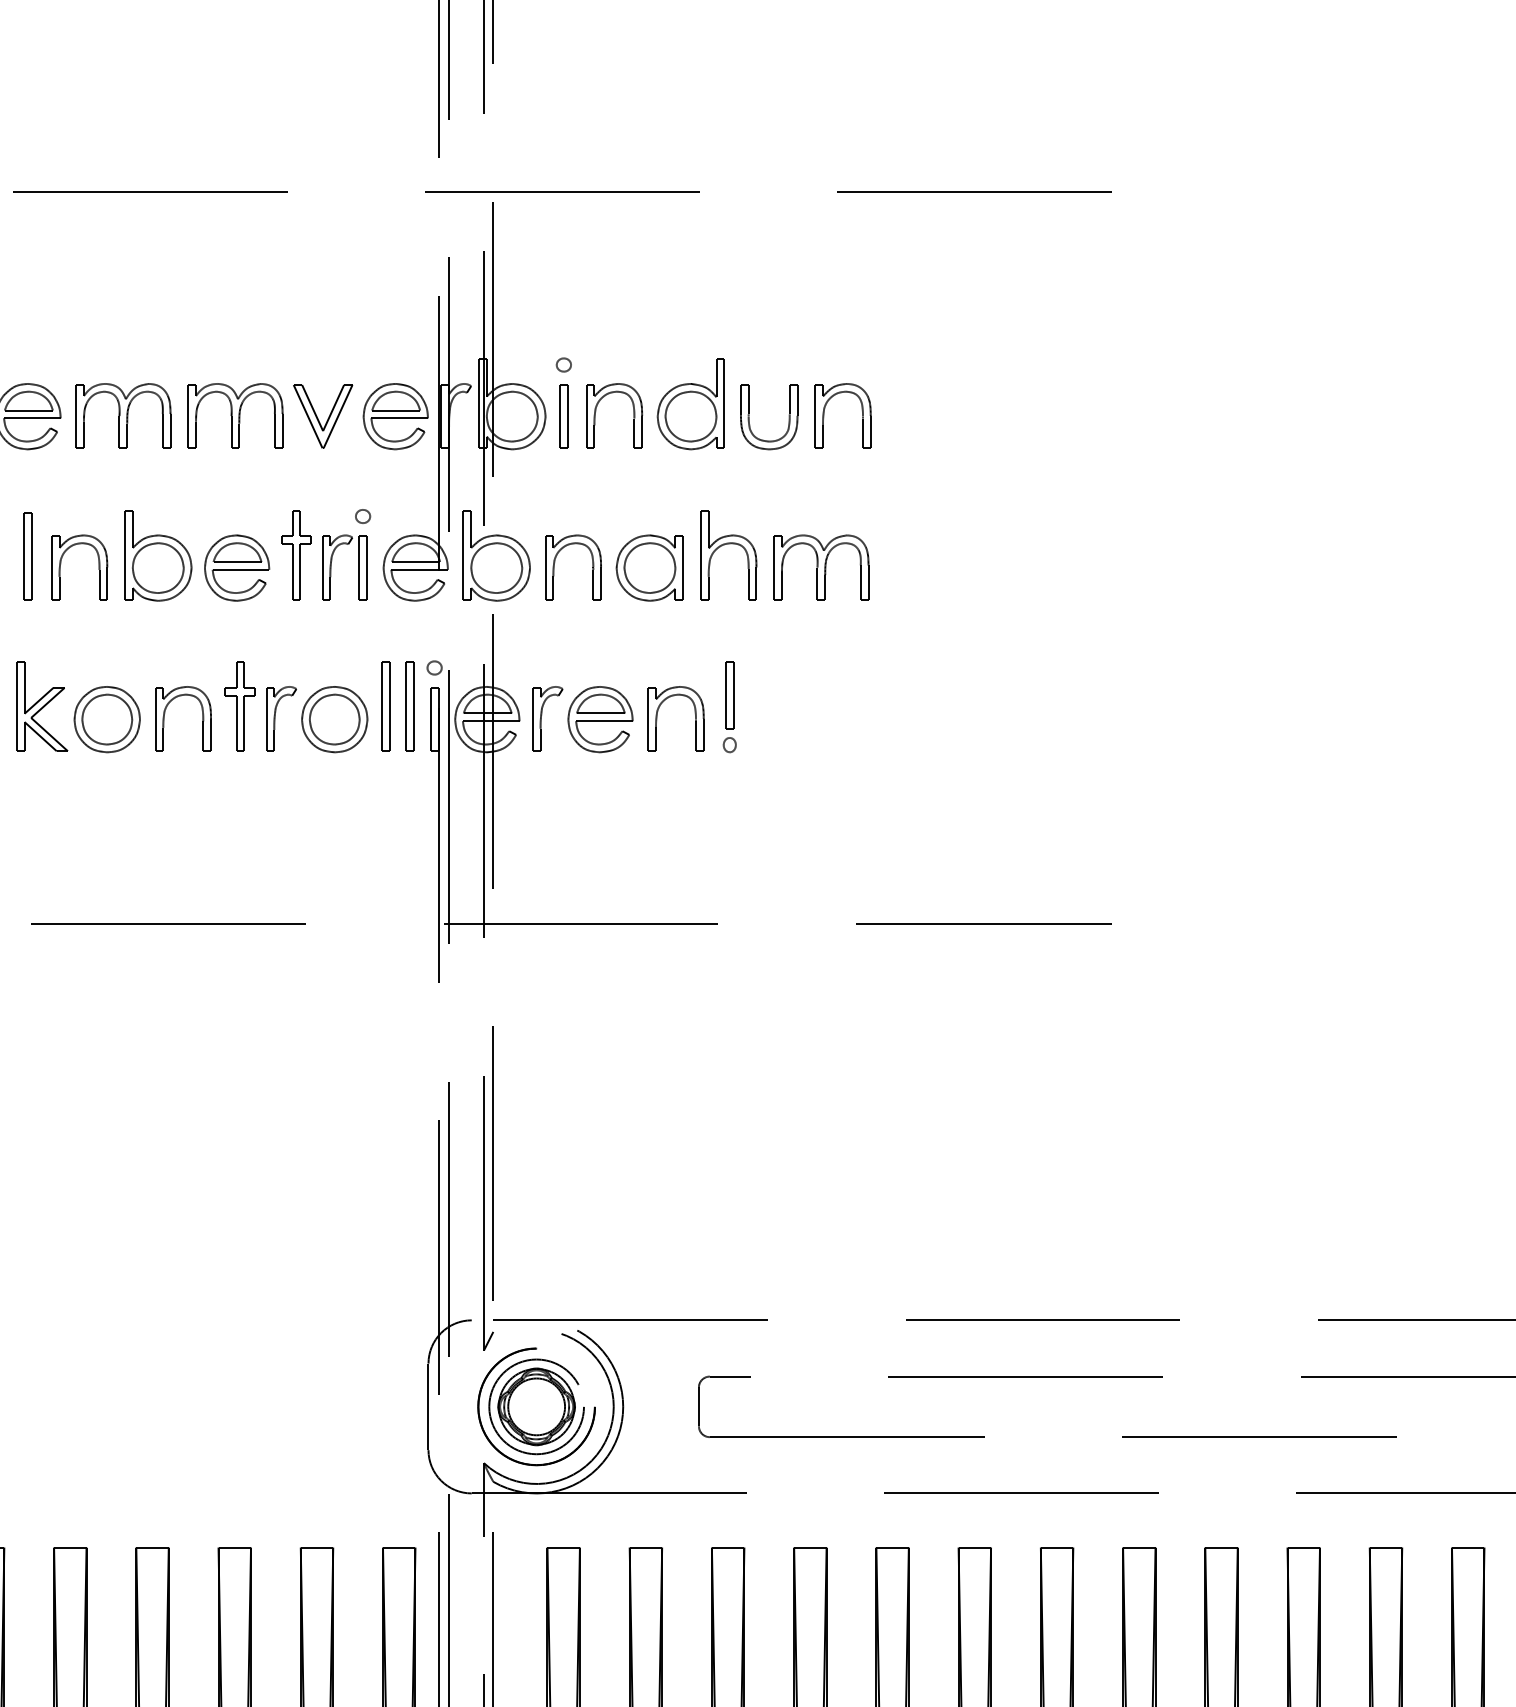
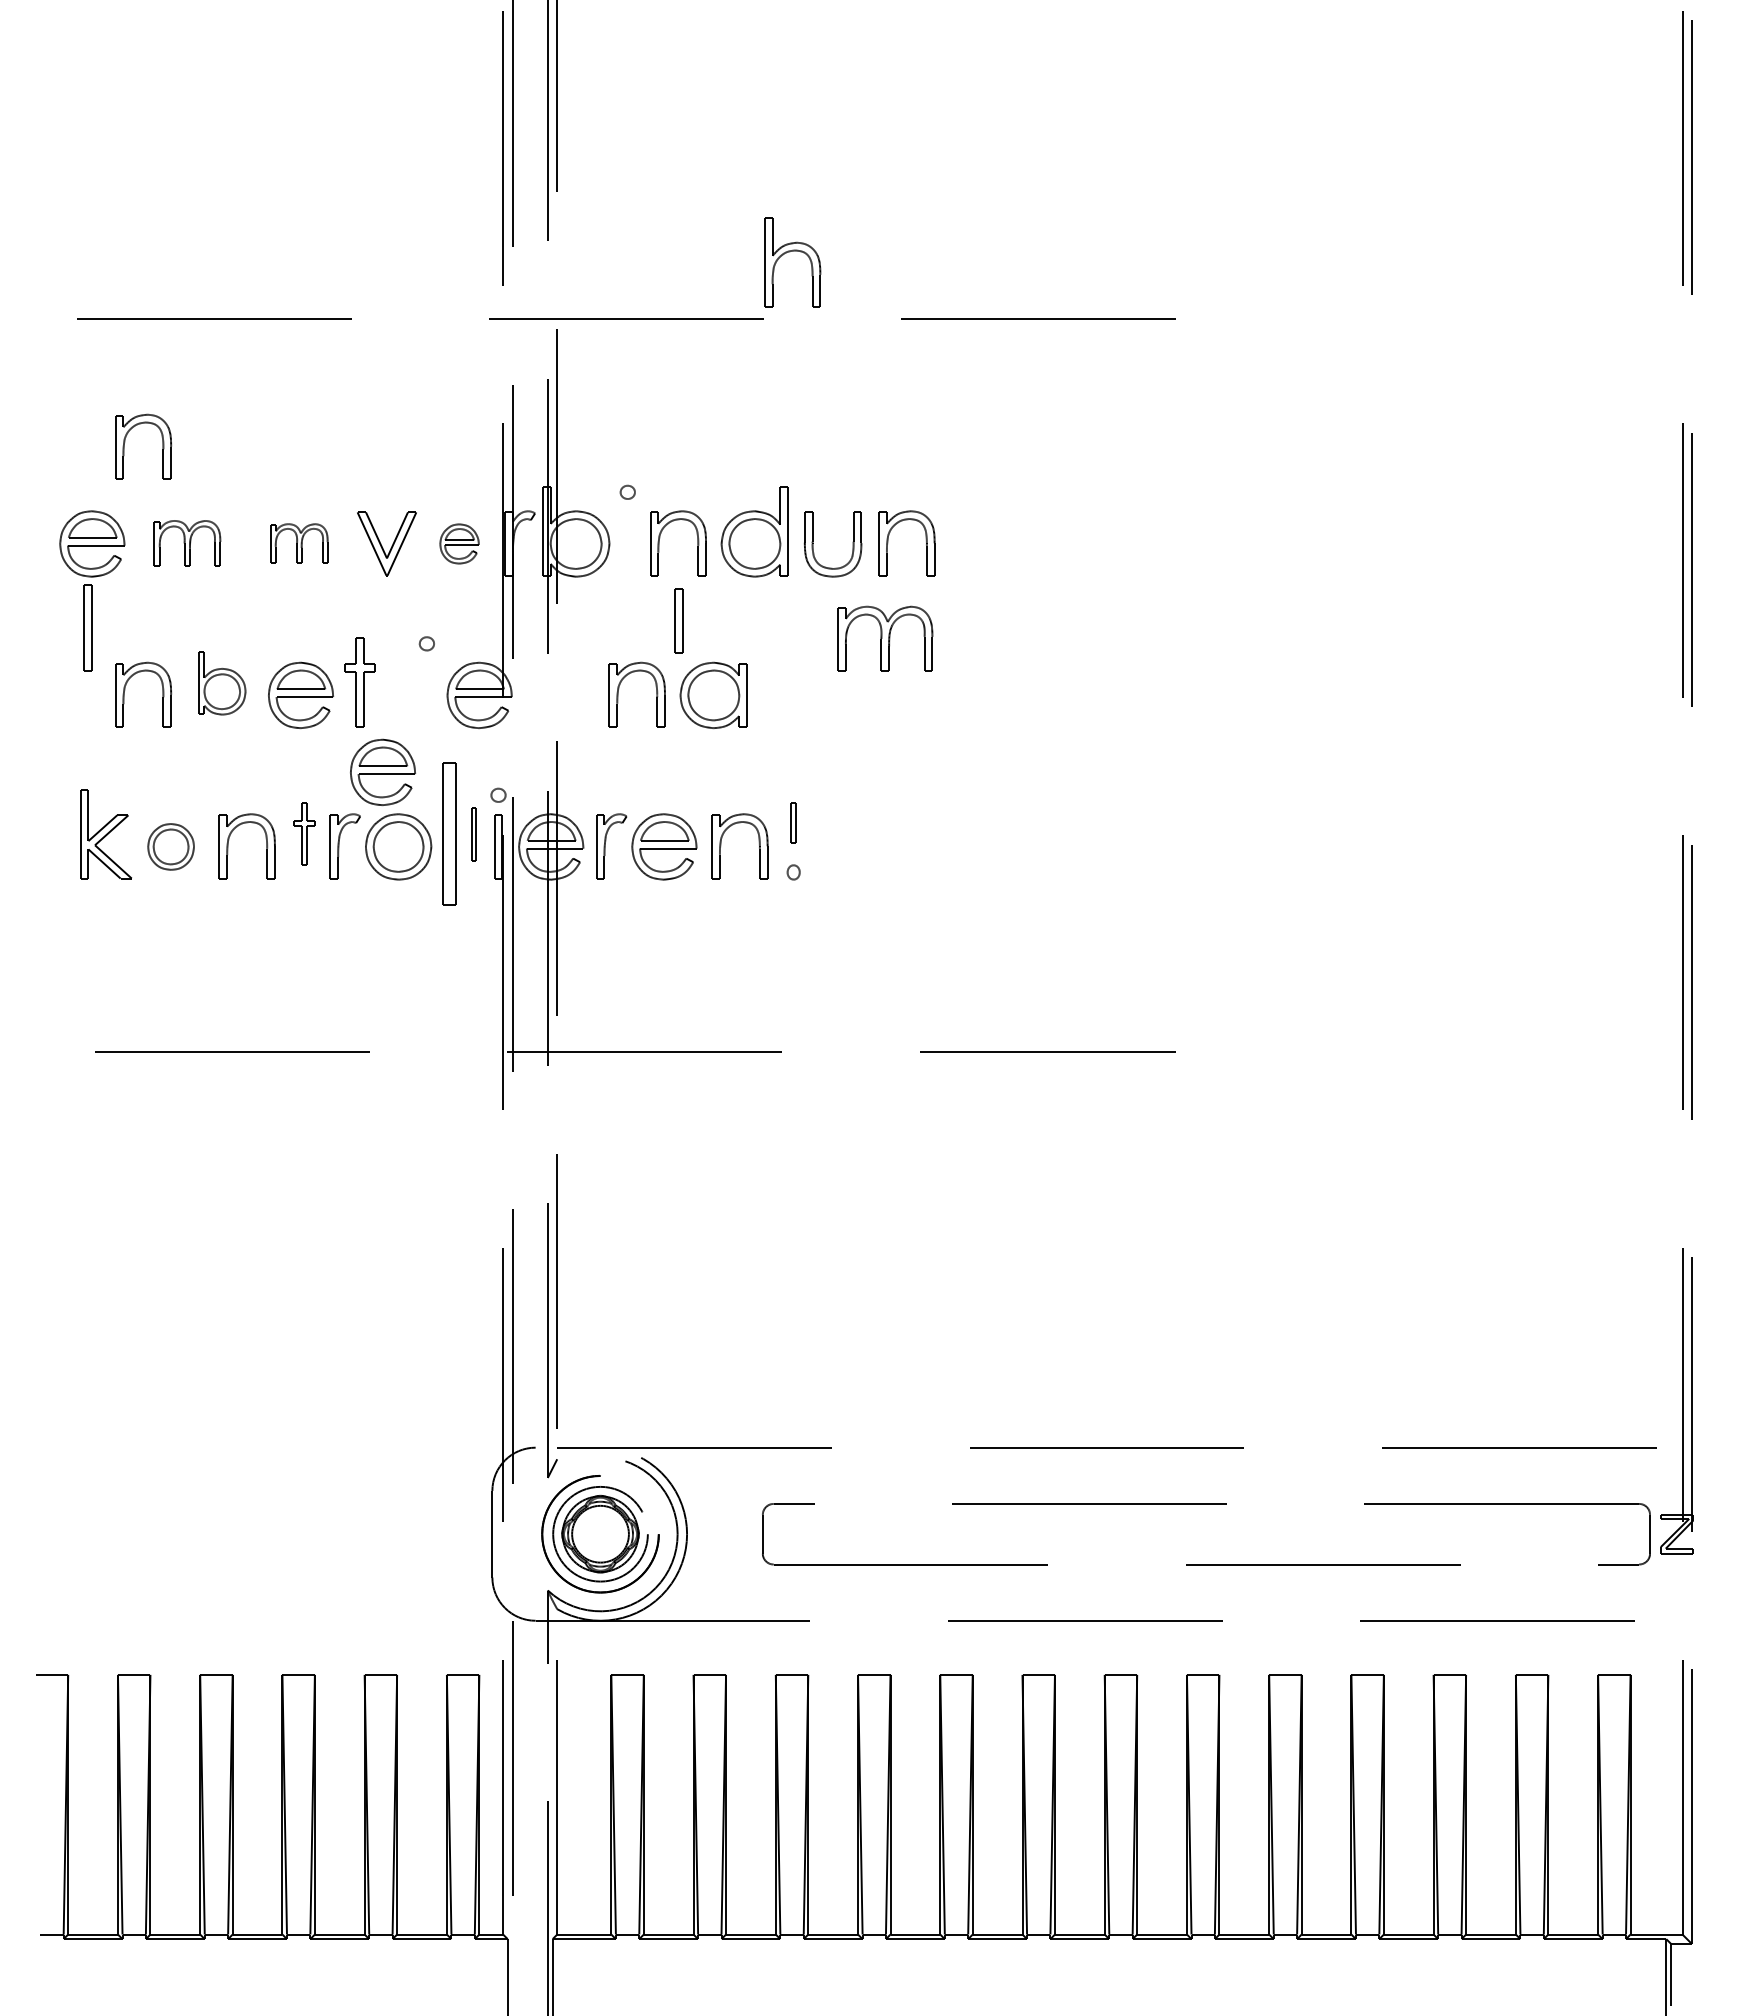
part: (61, 315) -> (125, 442), added
part: (123, 416) -> (187, 543), size x0.7
part: (235, 416) -> (299, 543), size x0.6
part: (395, 416) -> (459, 543), size x0.6
part: (563, 416) -> (678, 620), moved
part: (725, 545) -> (789, 252), moved
part: (158, 555) -> (222, 682), size x0.7
part: (496, 555) -> (560, 682), removed
part: (27, 556) -> (87, 627), moved
part: (331, 567) -> (395, 694), removed
part: (821, 567) -> (885, 638), moved
part: (318, 644) -> (382, 771), added
part: (729, 695) -> (793, 822), size x0.6
part: (239, 707) -> (303, 834), size x0.7
part: (385, 707) -> (449, 834), size x1.6
part: (409, 707) -> (473, 834), size x0.6
part: (106, 719) -> (170, 846), size x0.7

